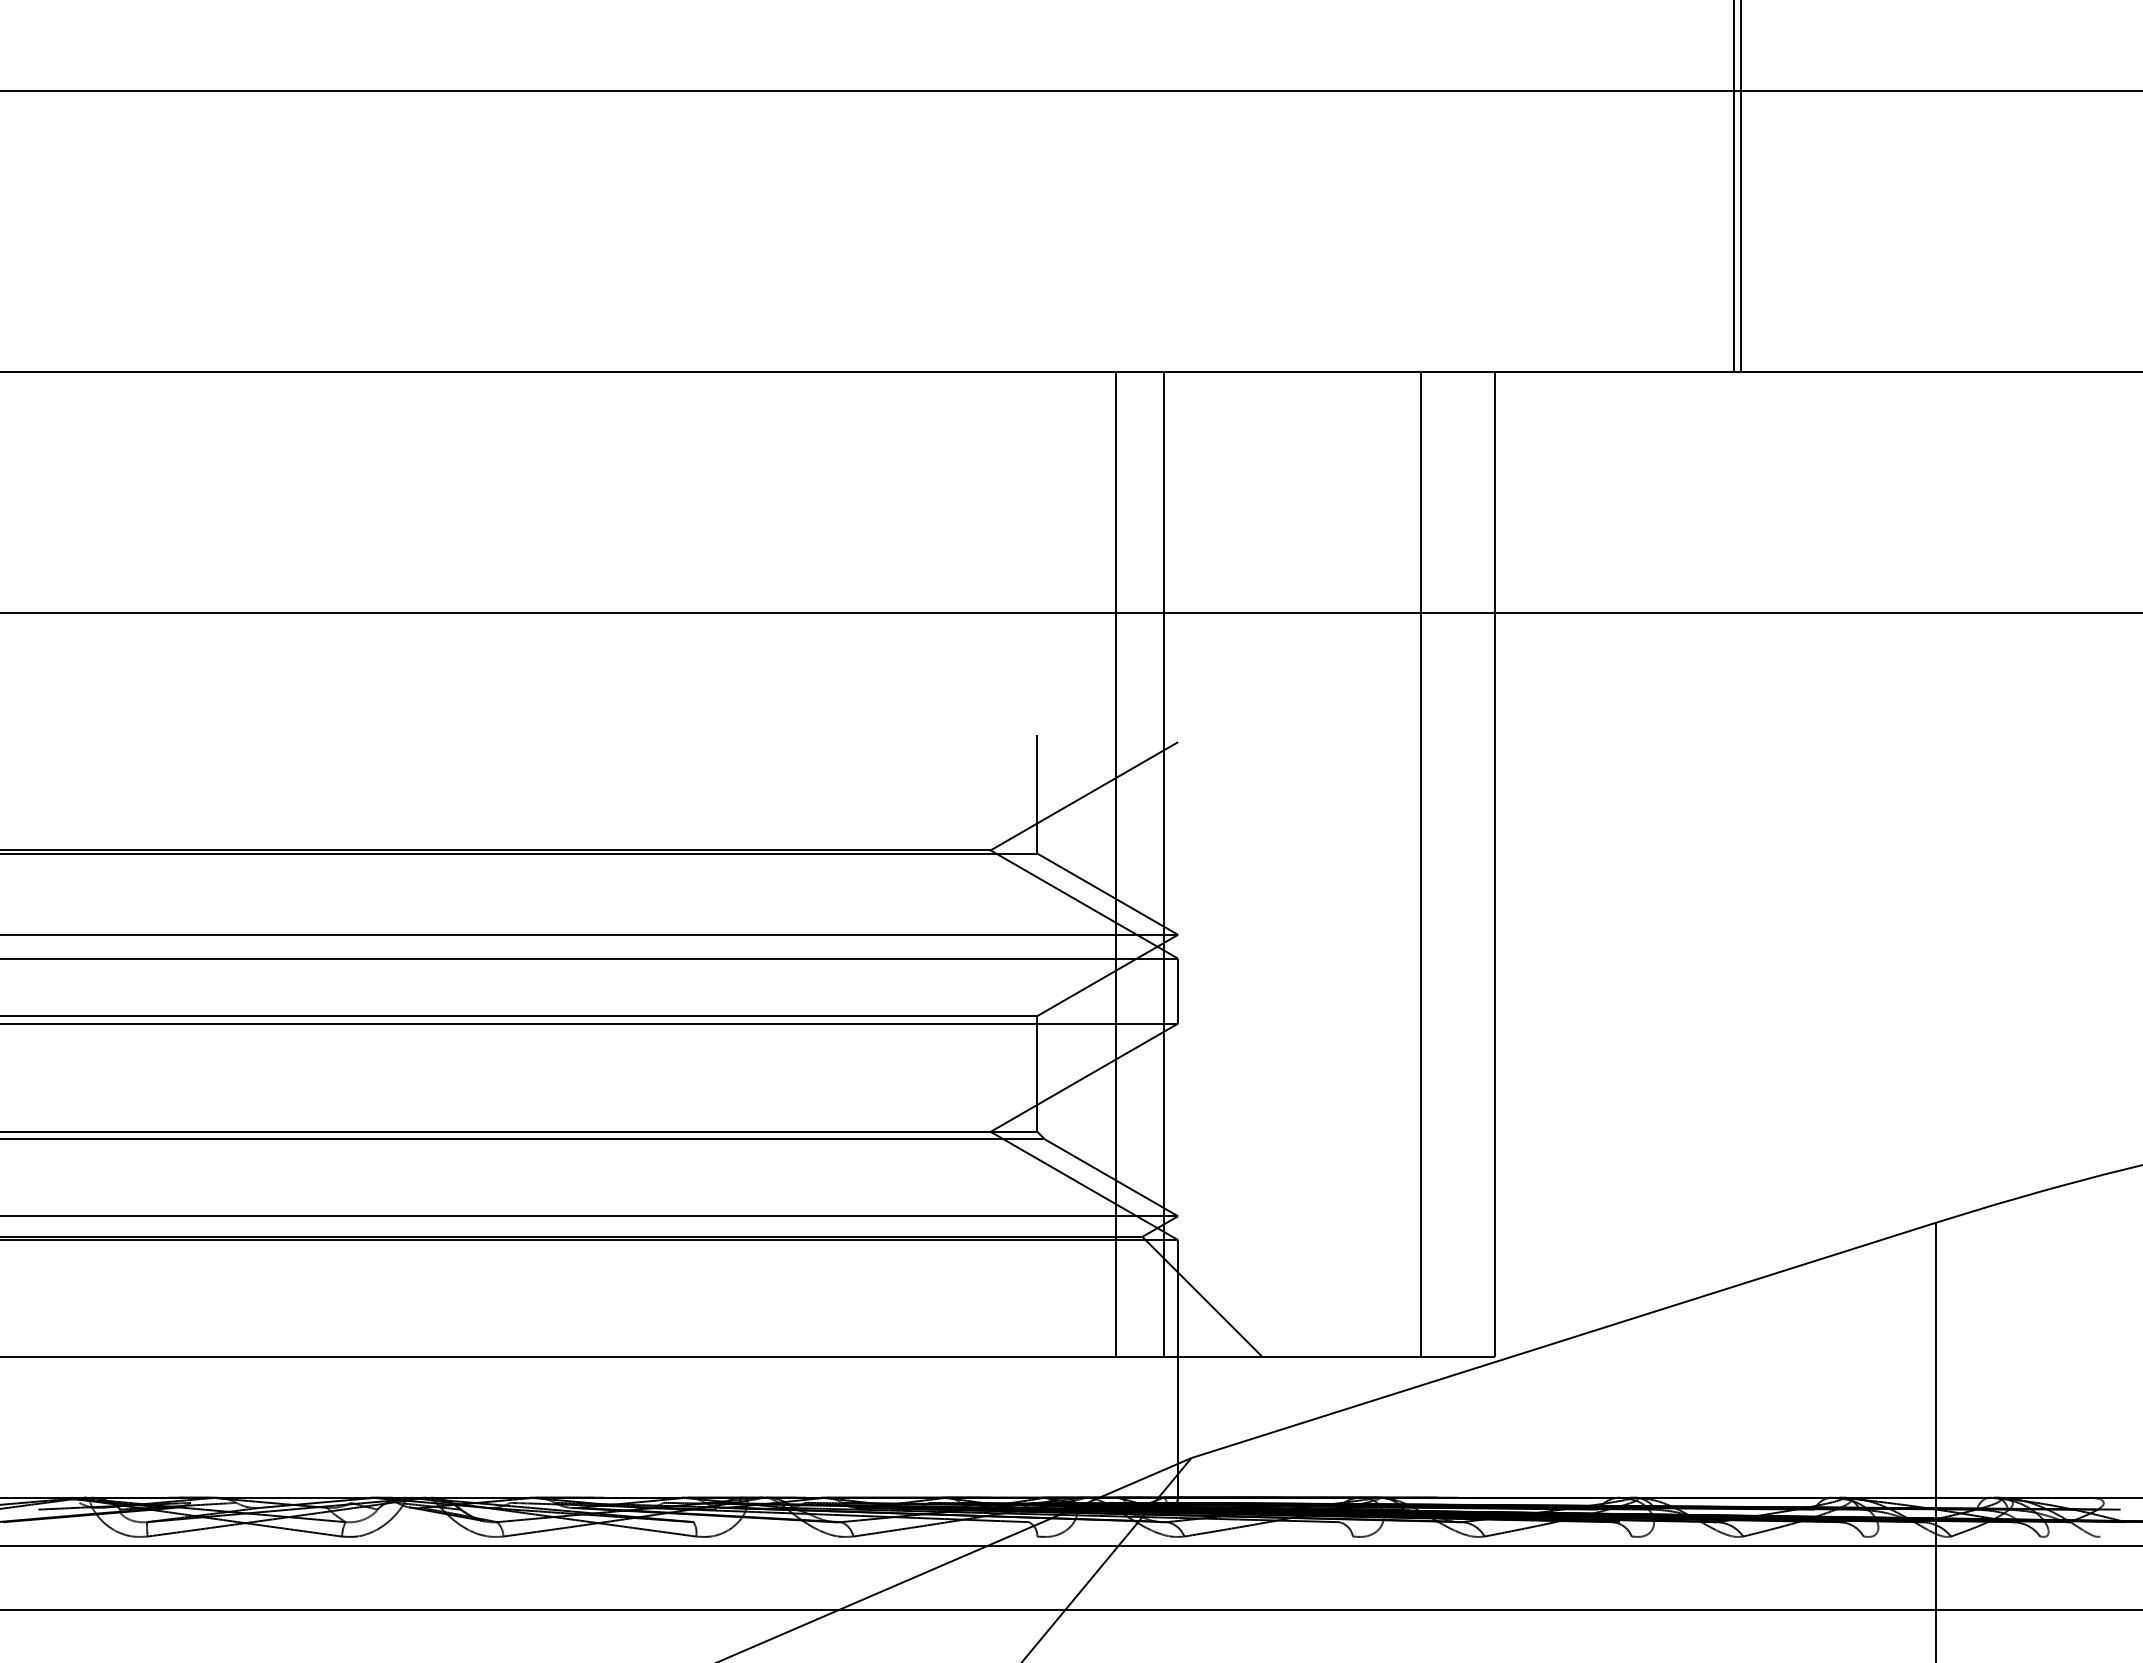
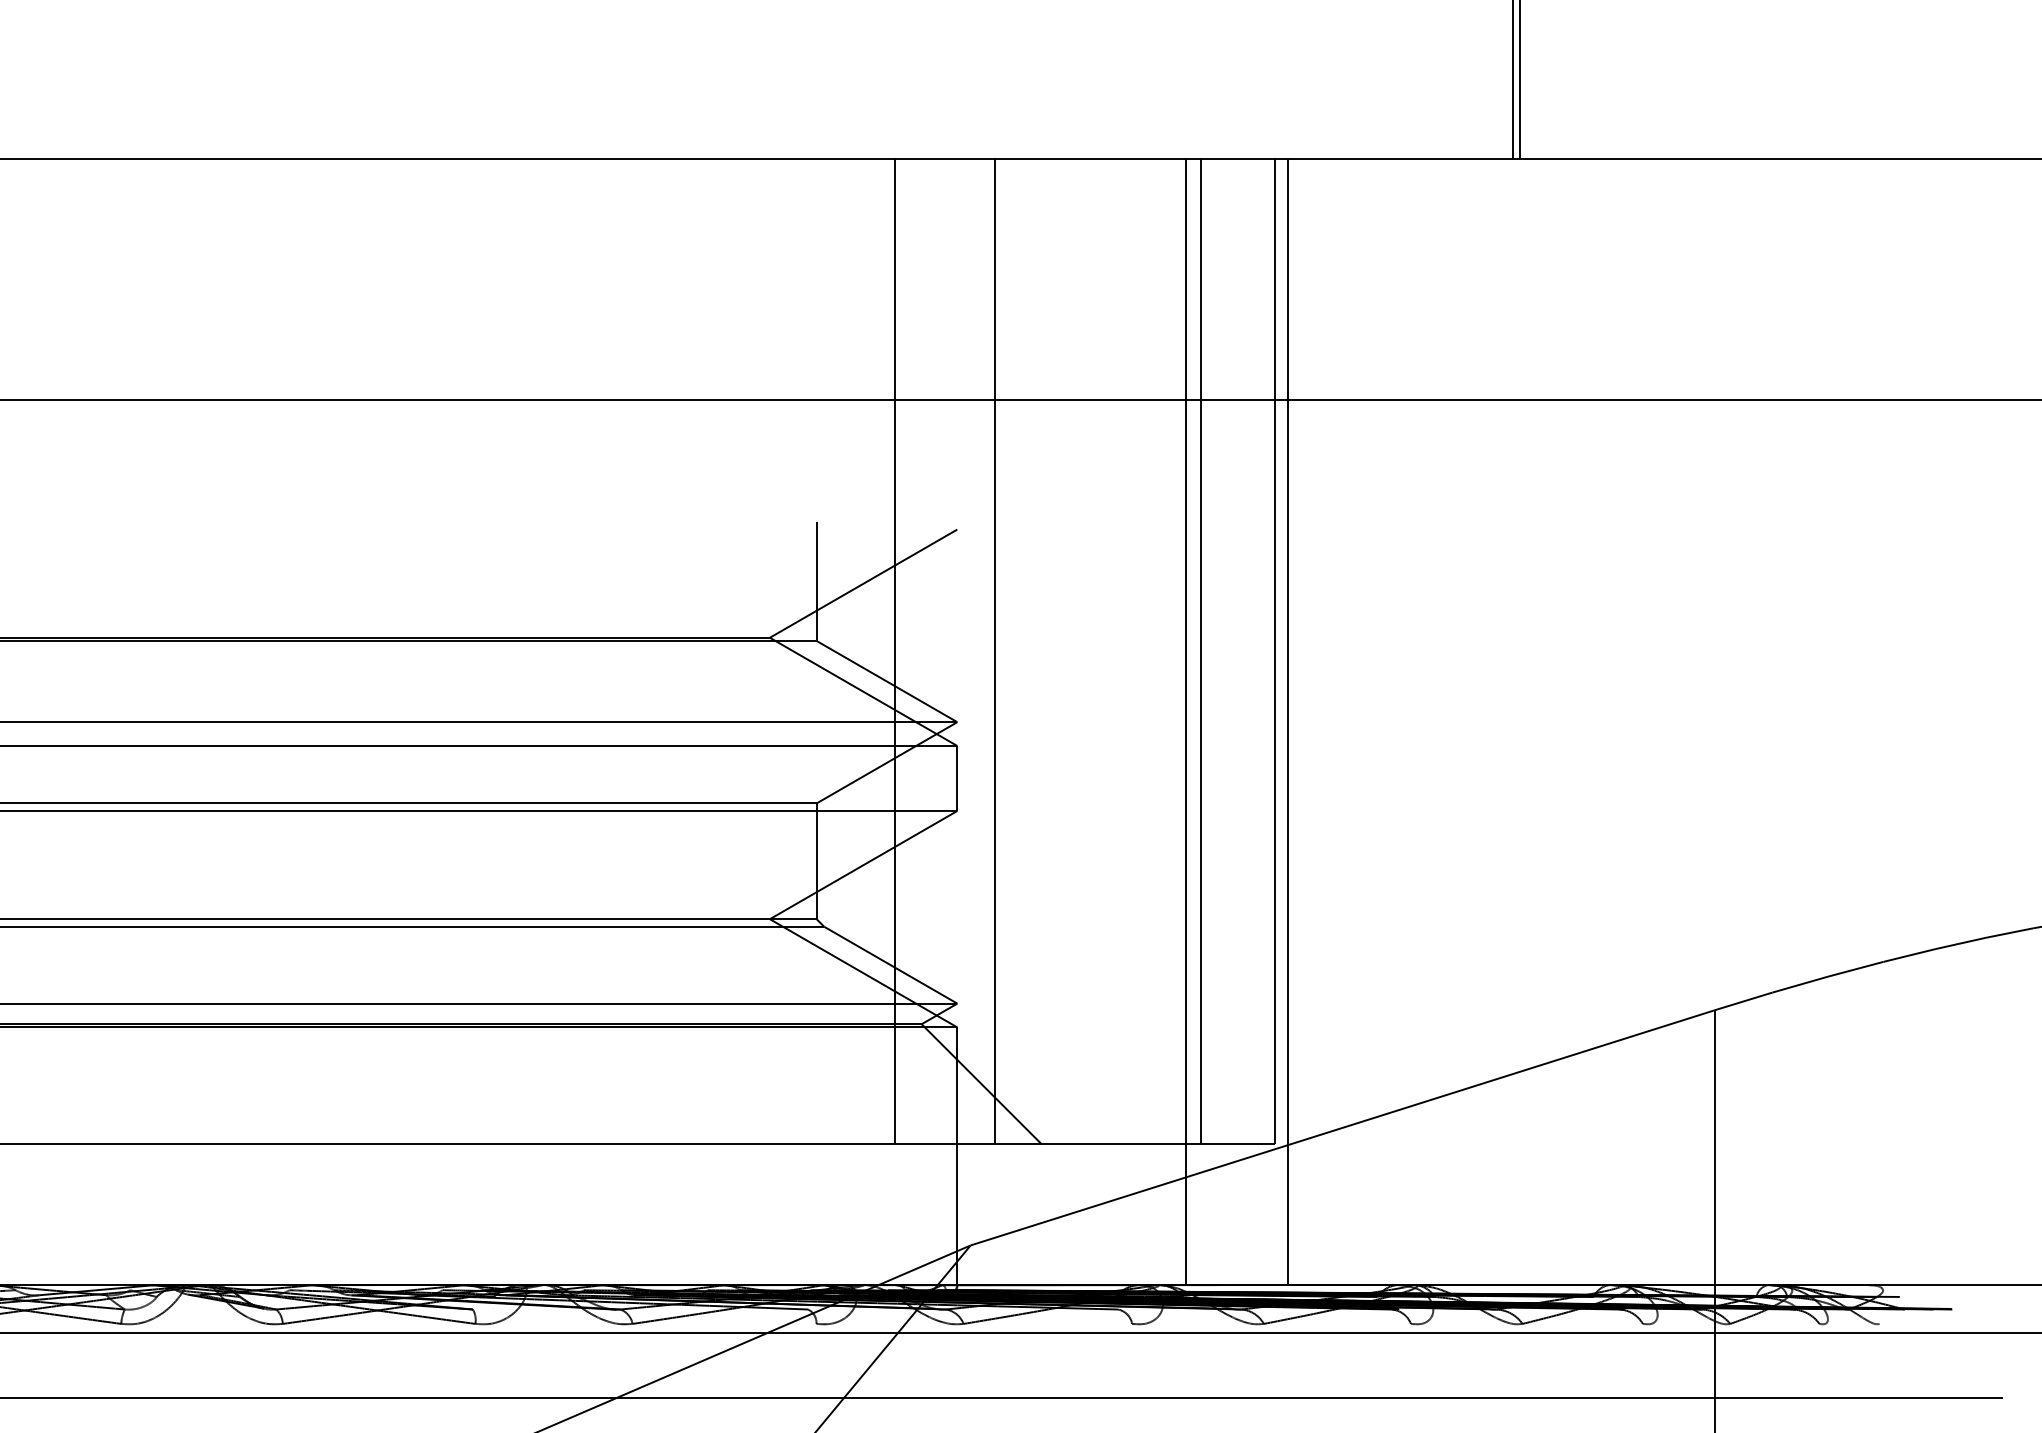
line: (1163, 863) -> (994, 650), moved
line: (1407, 934) -> (1186, 721), added
line: (1508, 934) -> (1287, 721), added

